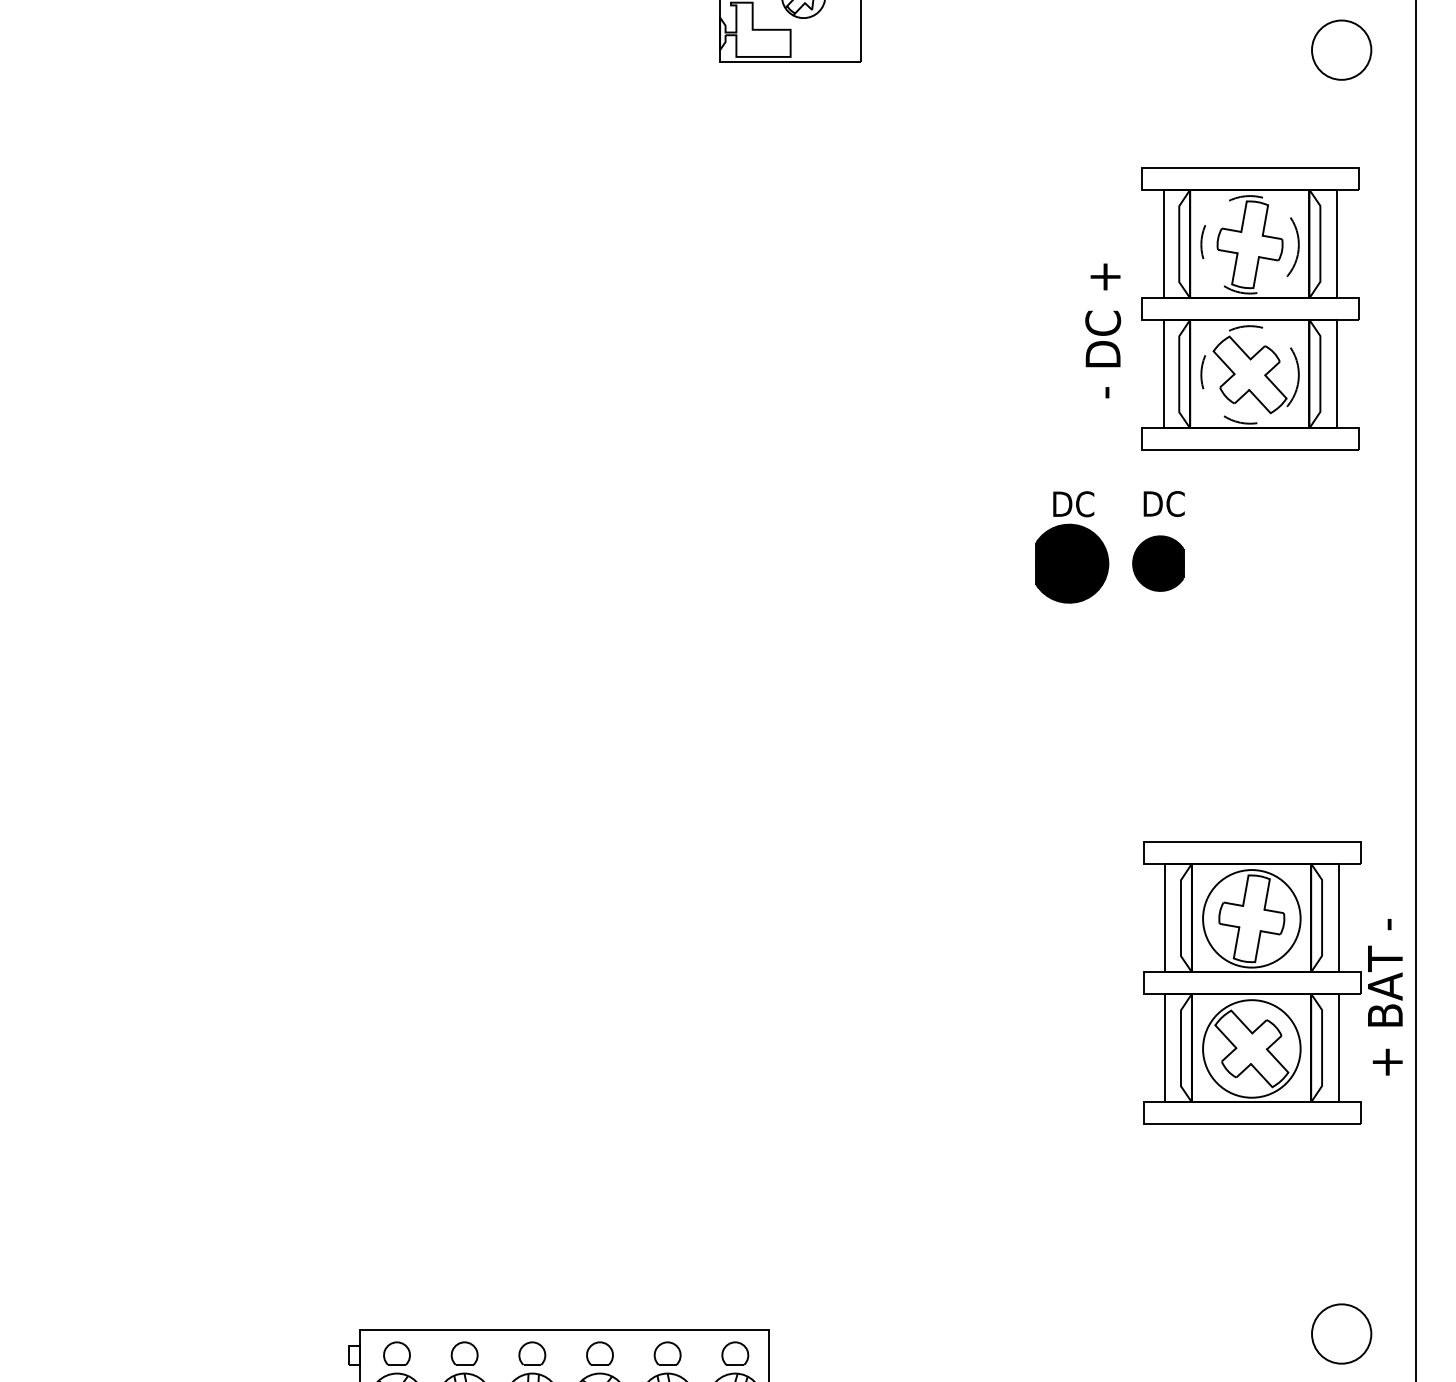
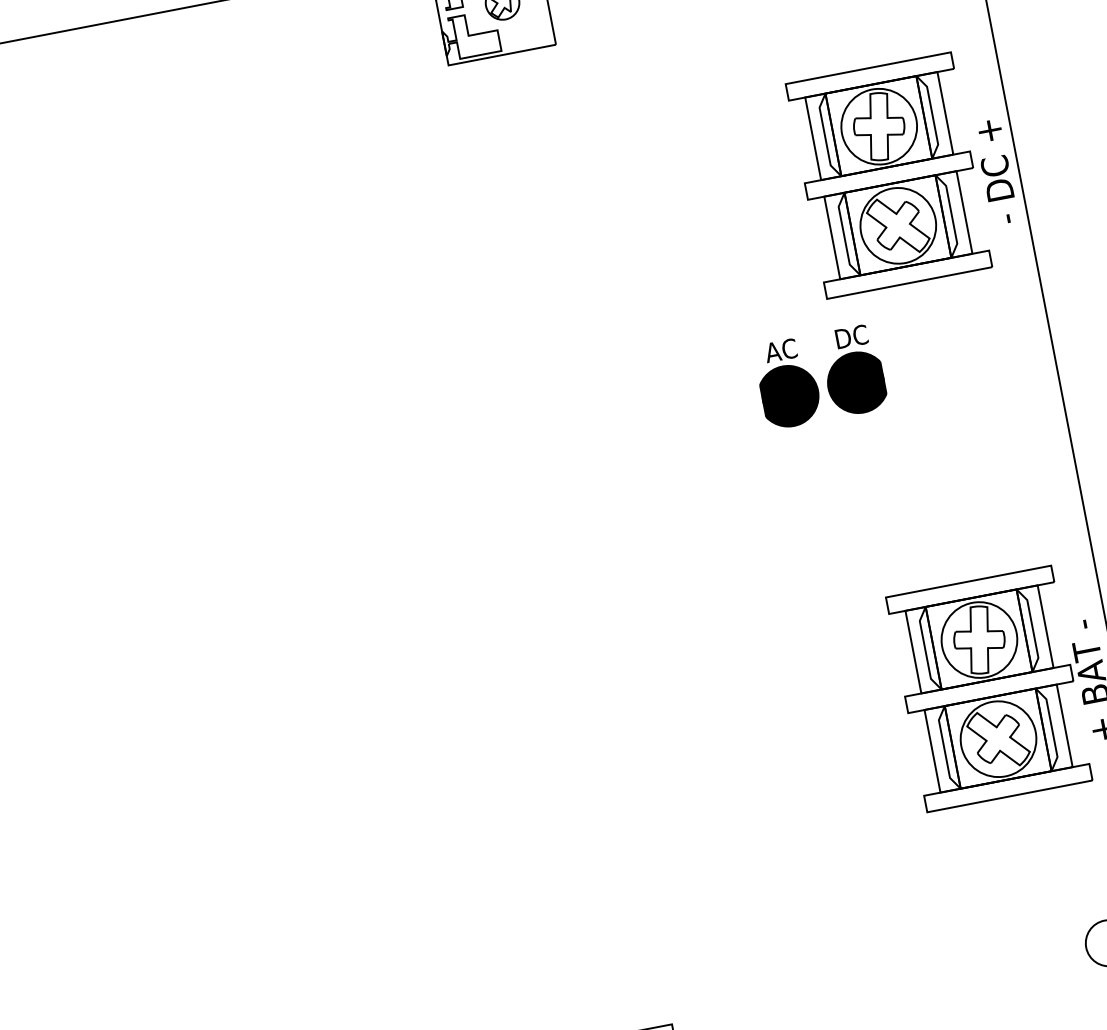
circle: (1249, 244) -> (878, 126), dashed -> solid
text: (1103, 330) -> (996, 171), moved
circle: (1249, 374) -> (897, 225), dashed -> solid
text: (1072, 504) -> (781, 350), DC -> AC
part: (1158, 563) -> (856, 382), size x1.43

